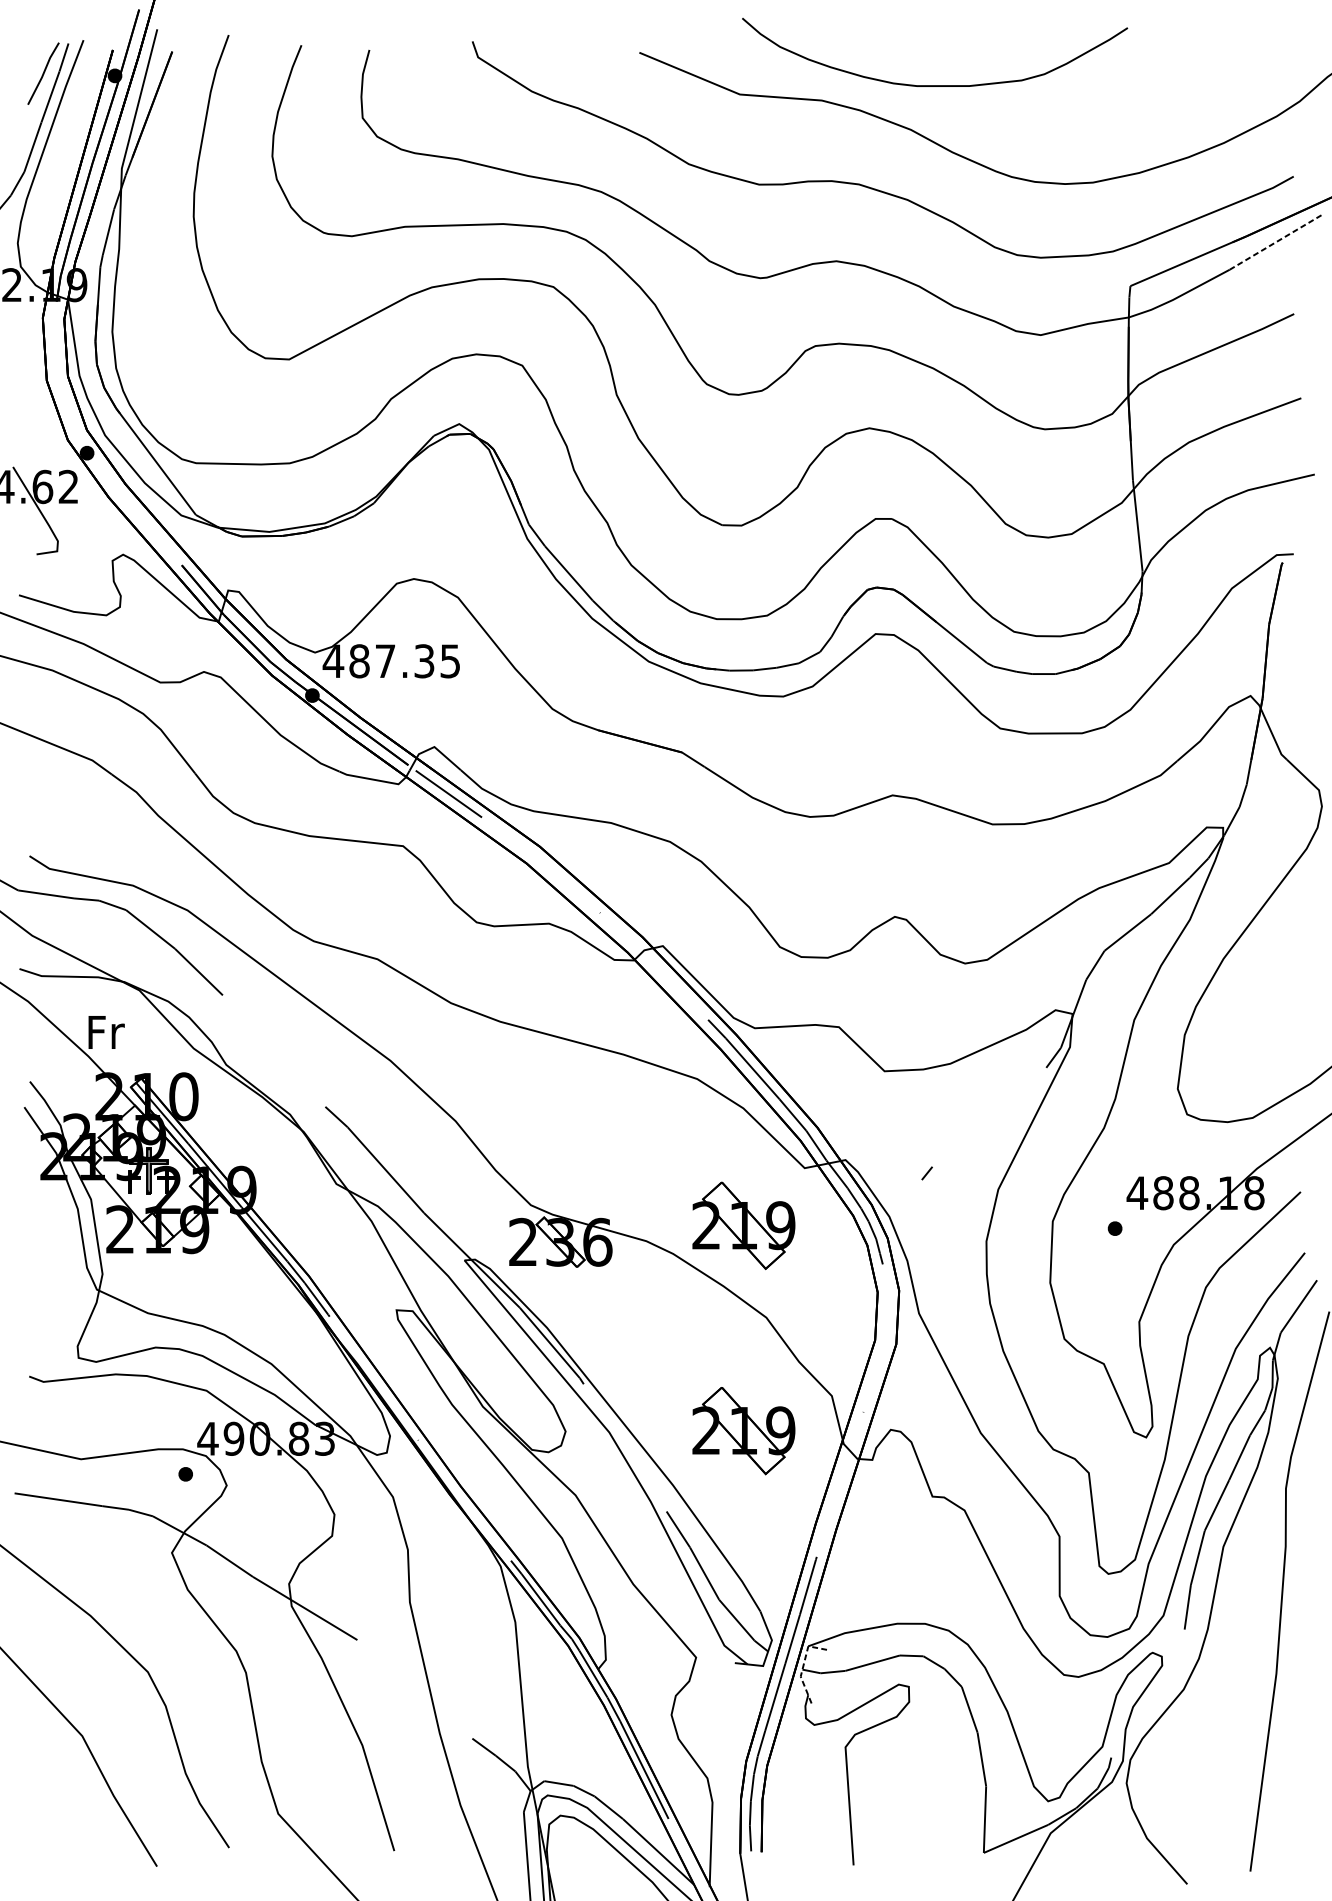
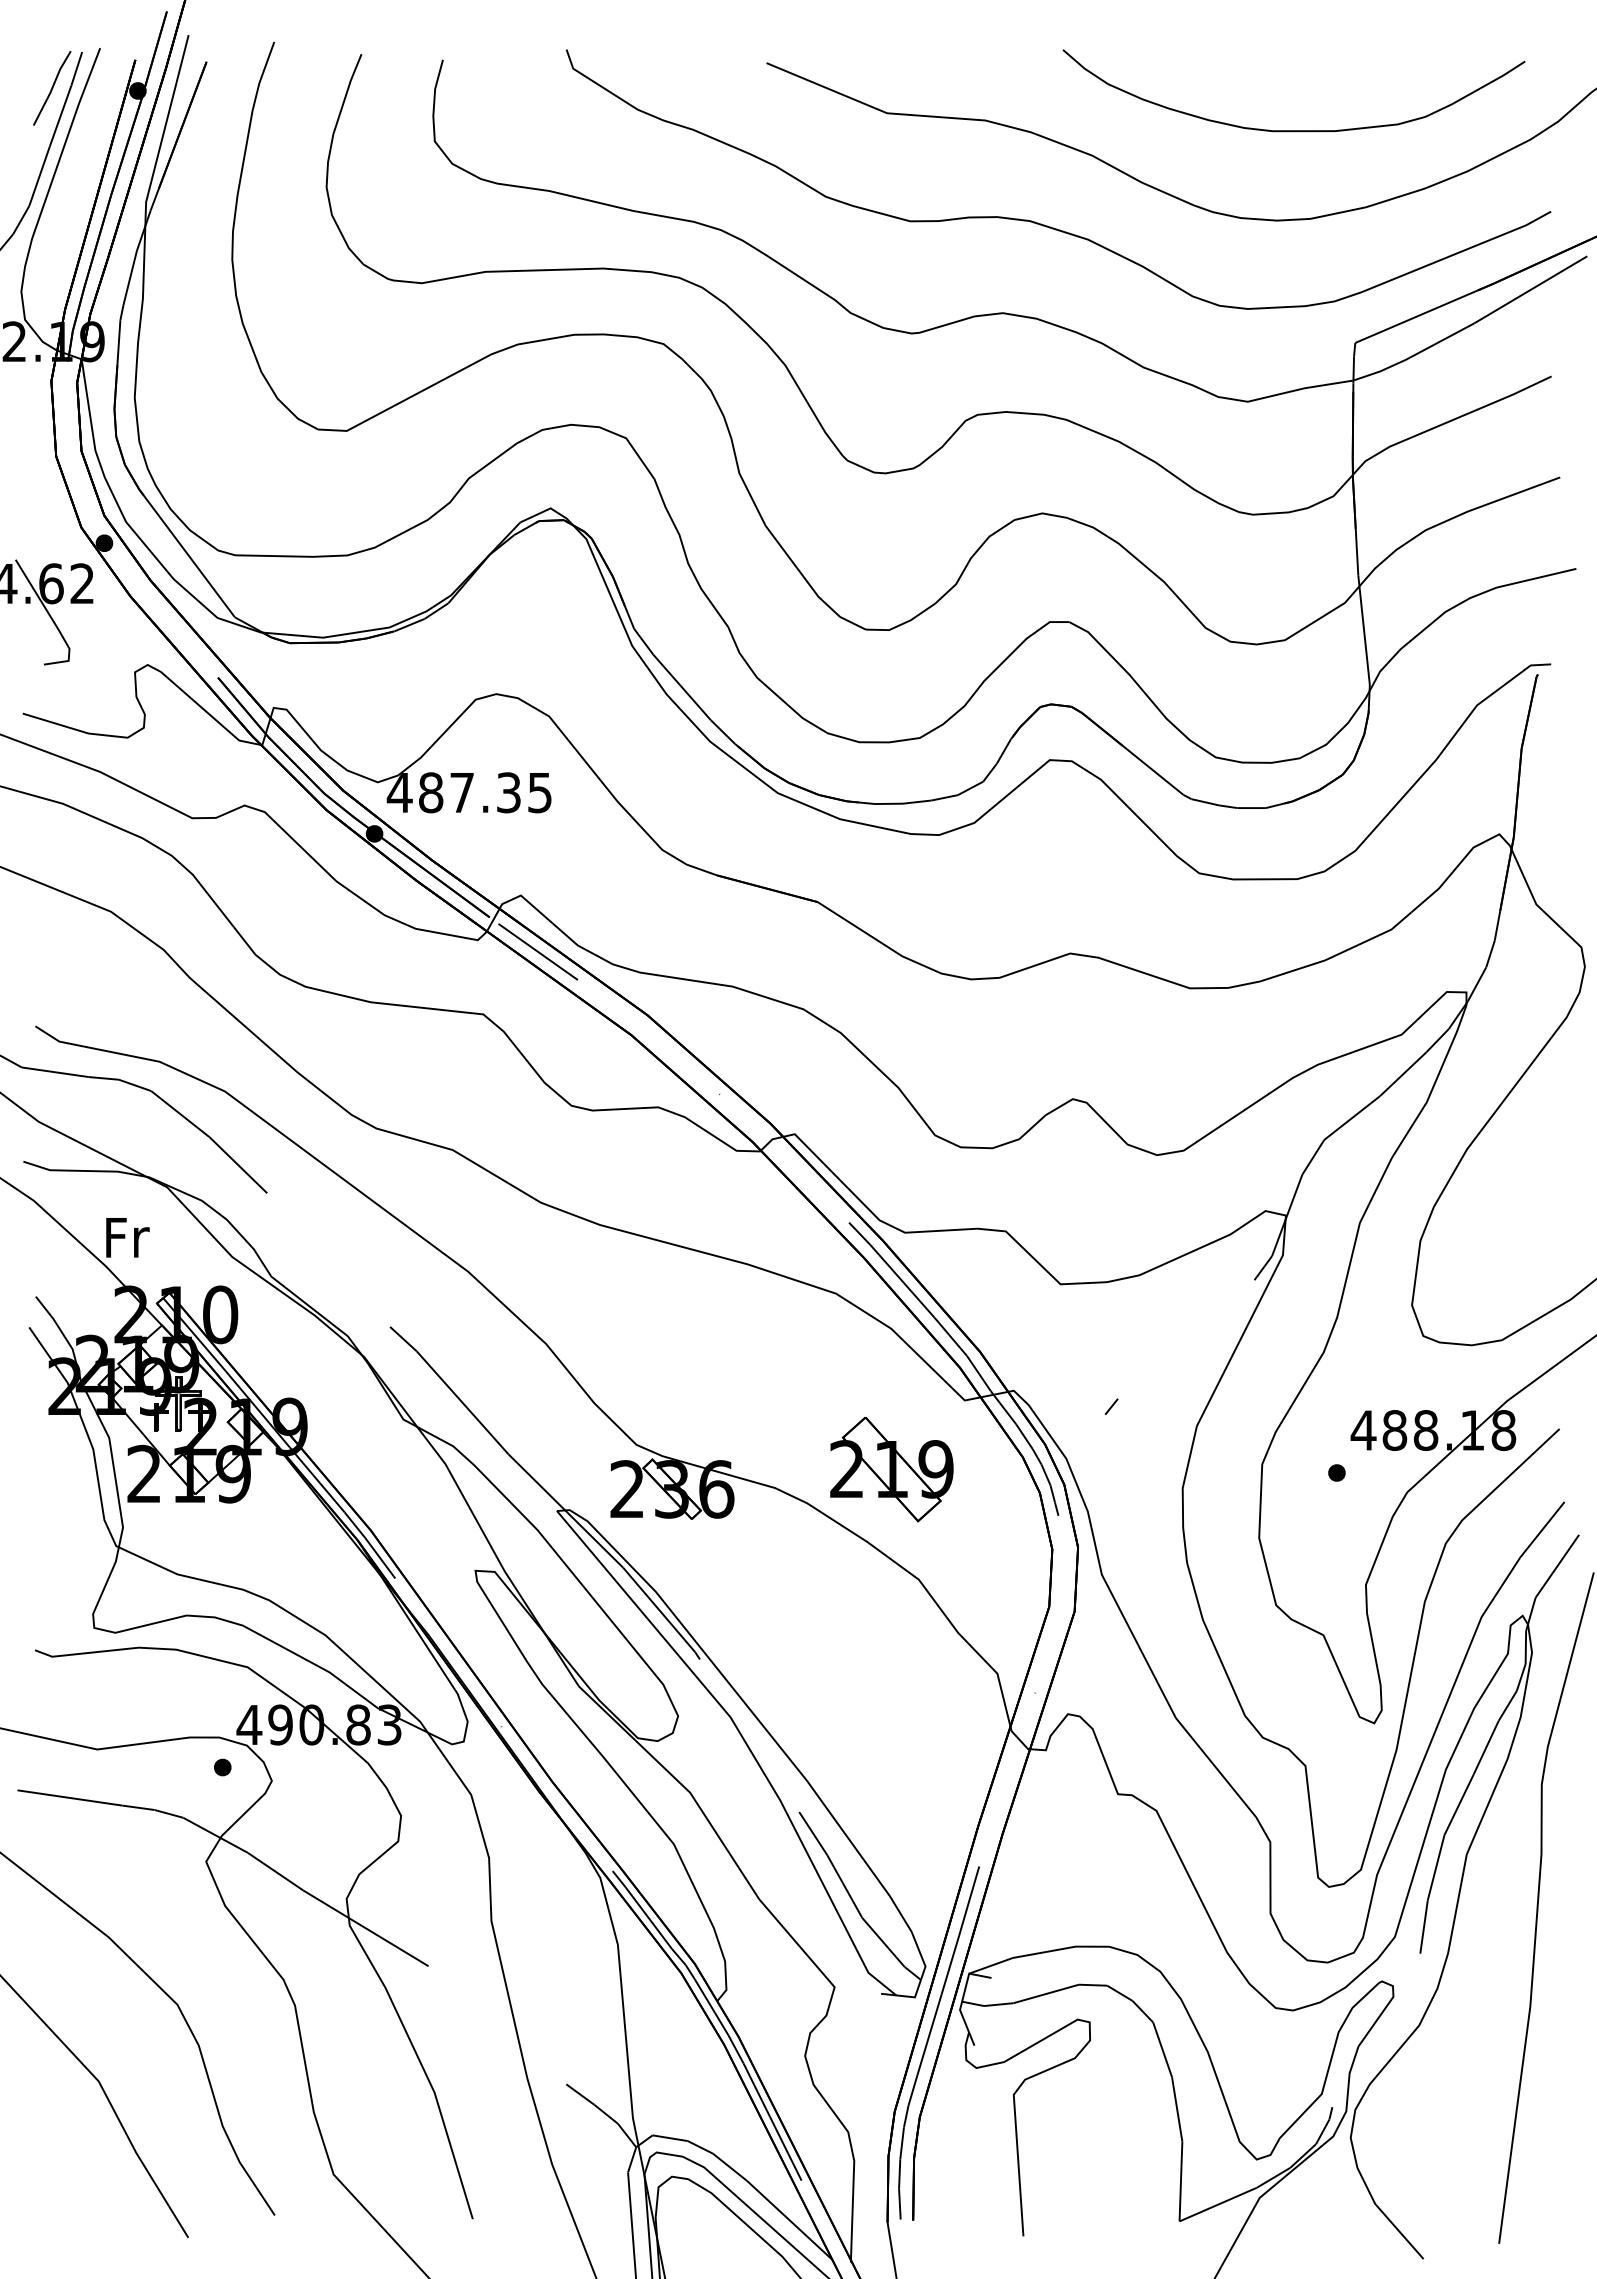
curve: (934, 85) -> (1293, 130), moved
line: (1276, 241) -> (1530, 289), dashed -> solid
part: (743, 1430) -> (891, 1715), removed
line: (802, 1667) -> (962, 1999), dashed -> solid

